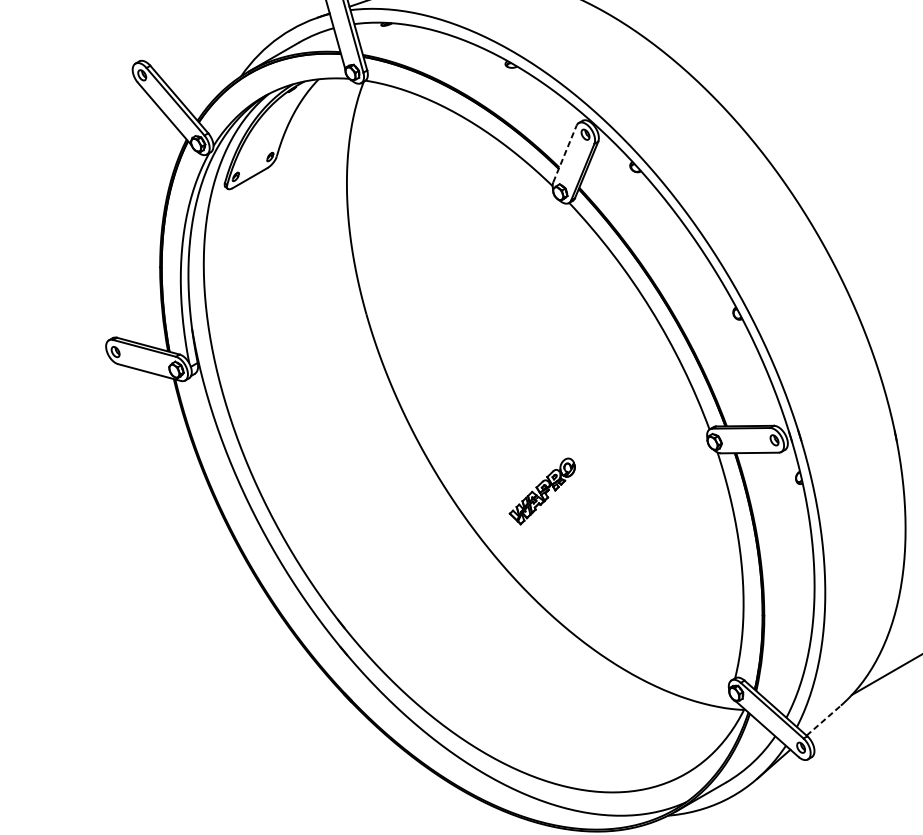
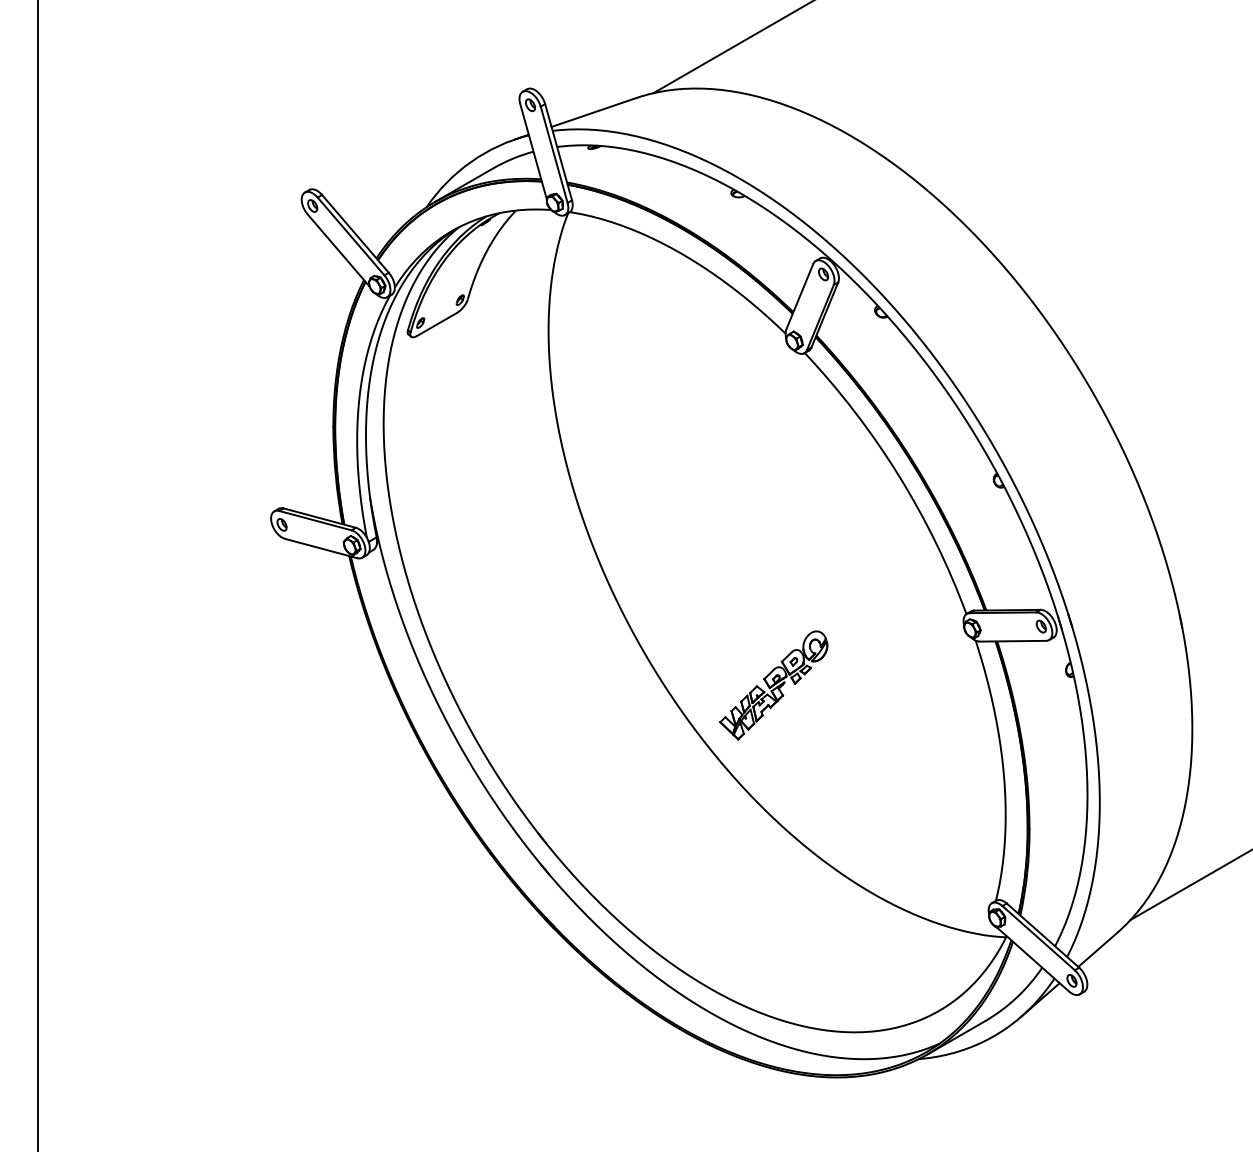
line: (565, 153) -> (800, 296), dashed -> solid
part: (542, 491) -> (773, 685), size x1.43
line: (824, 720) -> (1098, 949), dashed -> solid

